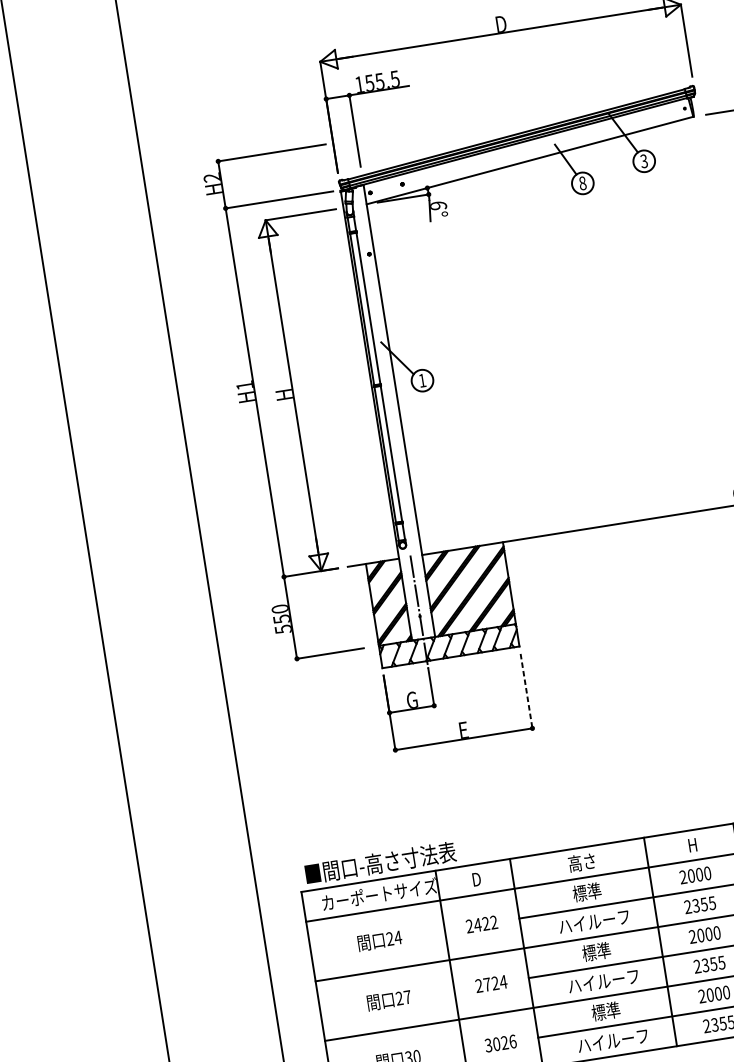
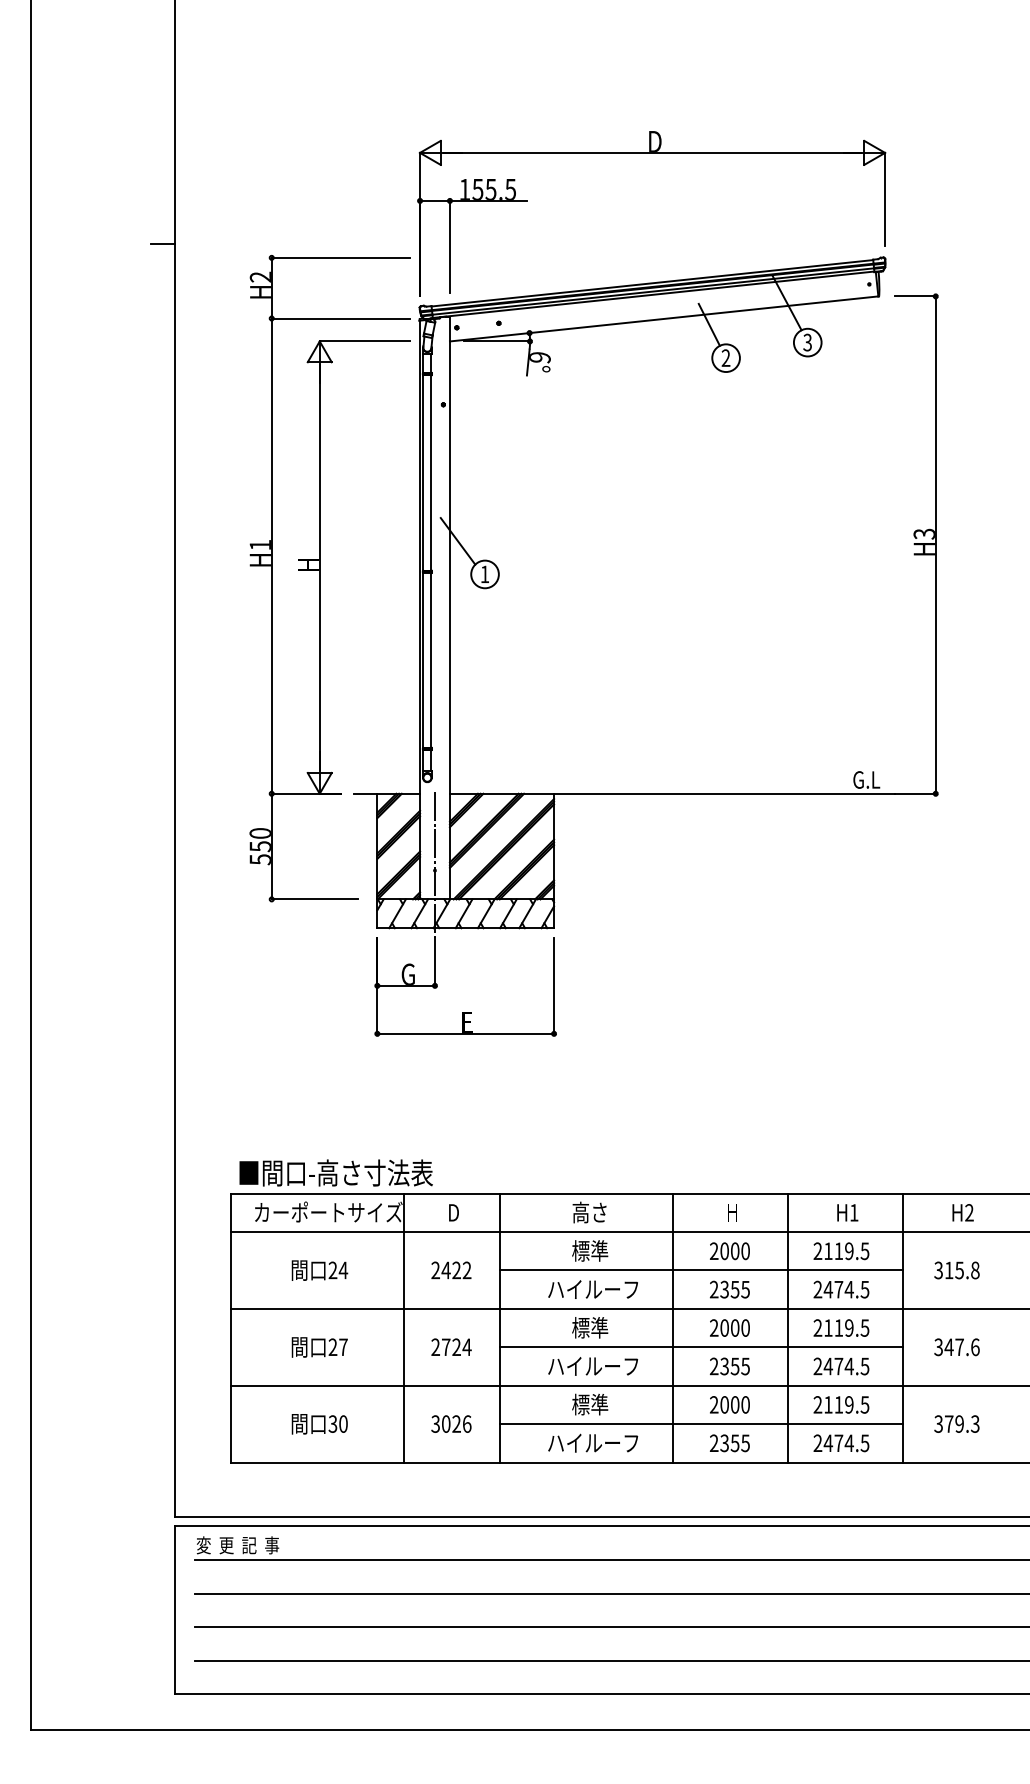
line: (131, 164) -> (162, 244), added
text: (582, 183) -> (725, 358), 8 -> 2
line: (526, 691) -> (554, 986), dashed -> solid

